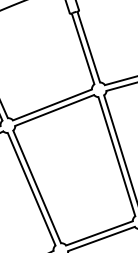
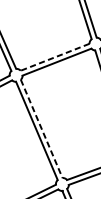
line: (51, 105) -> (54, 57), solid -> dashed
line: (37, 187) -> (42, 129), solid -> dashed

